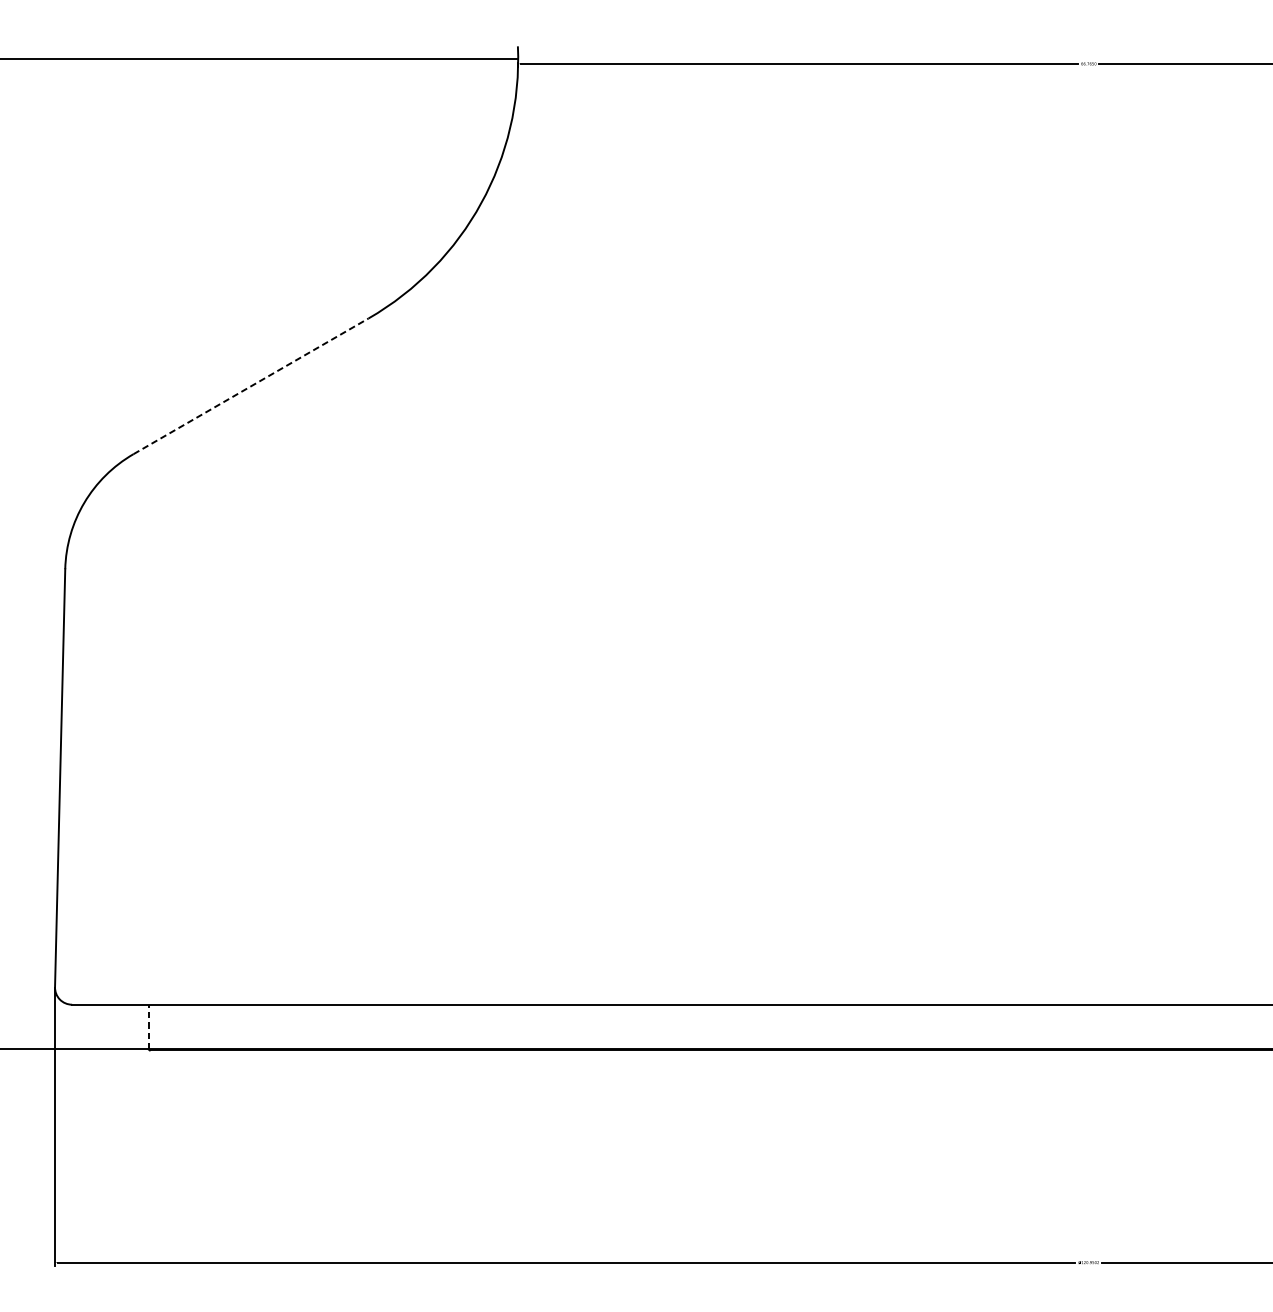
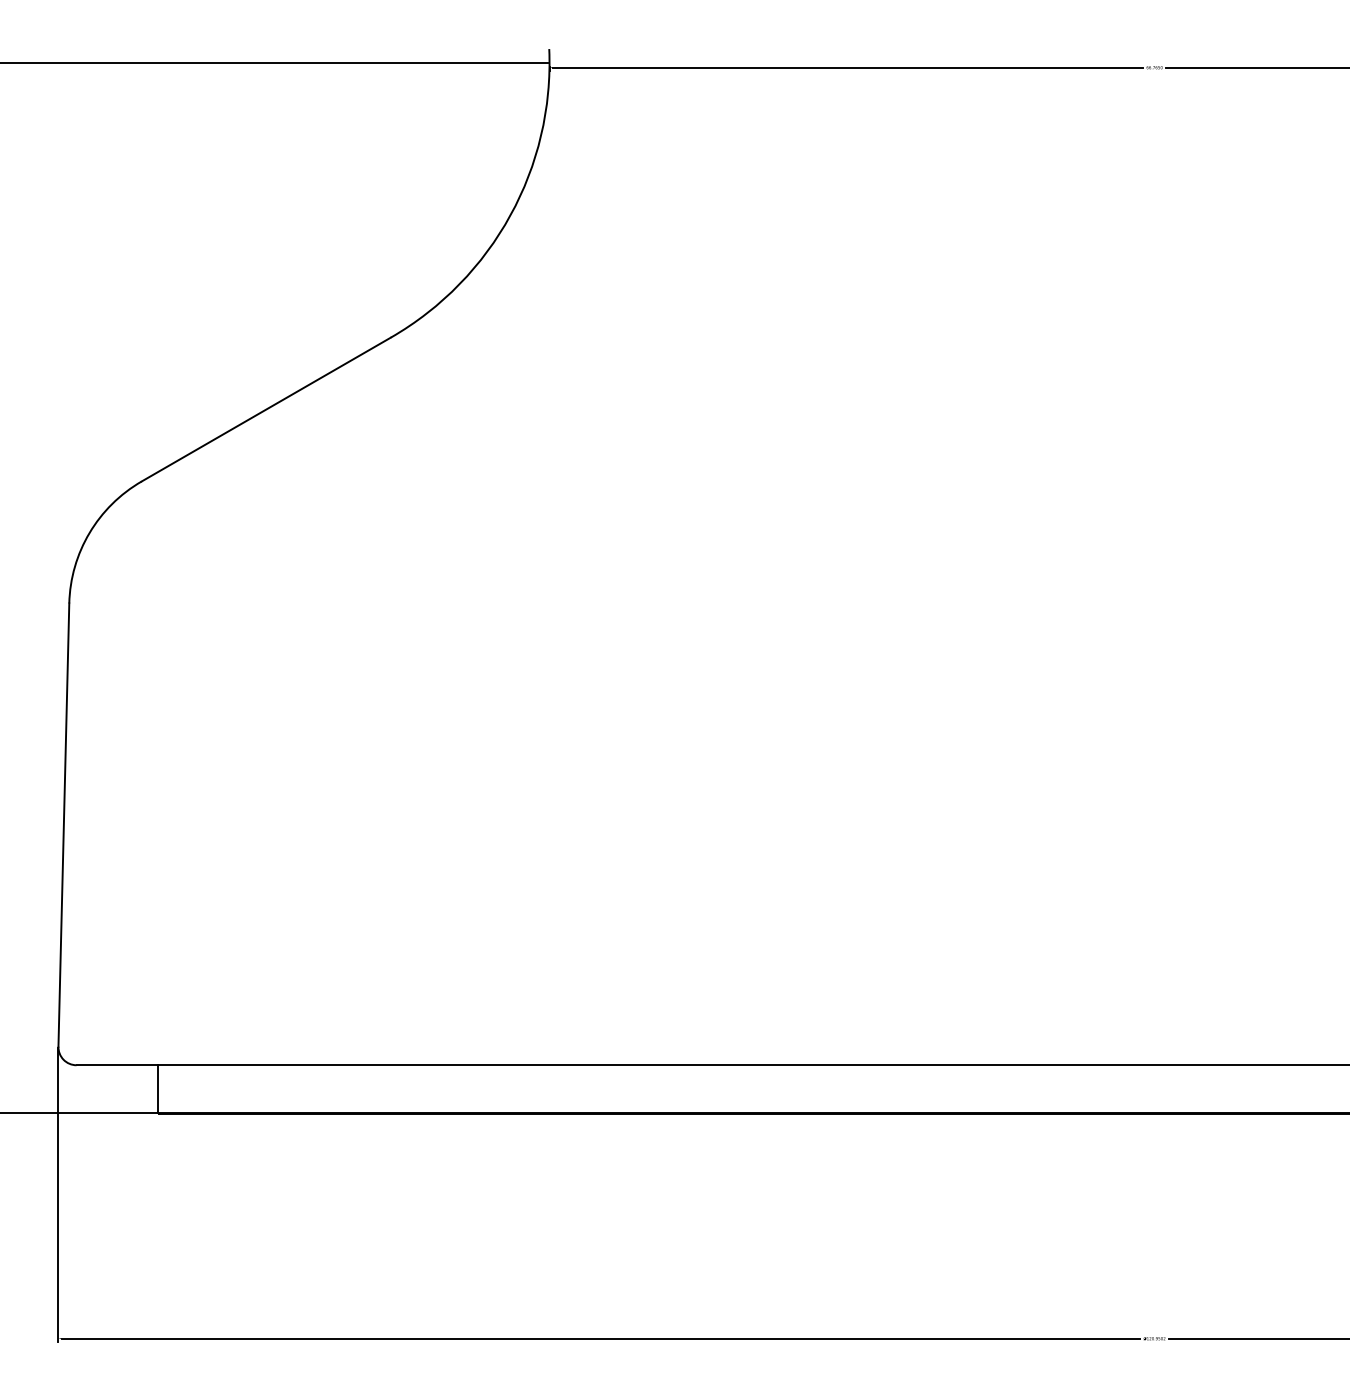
line: (251, 386) -> (266, 409), dashed -> solid
line: (148, 1026) -> (157, 1088), dashed -> solid

